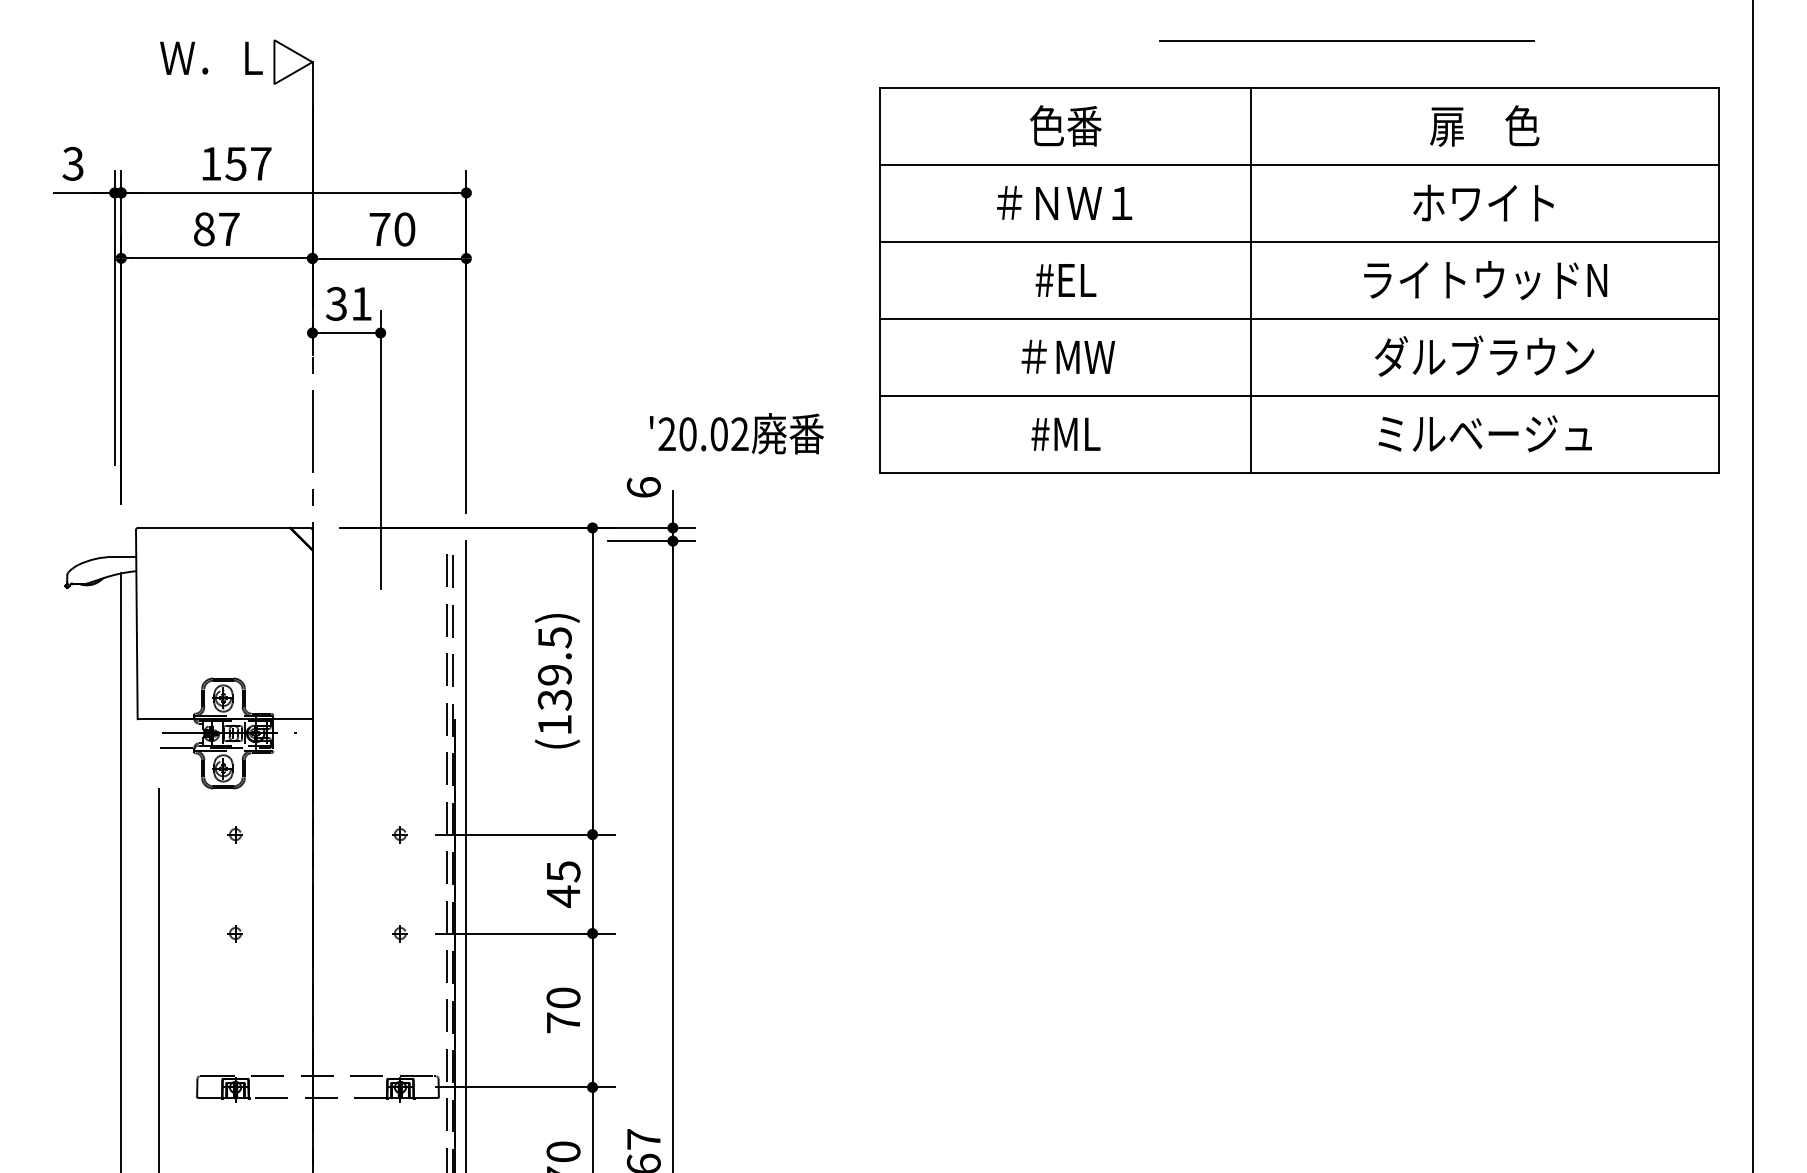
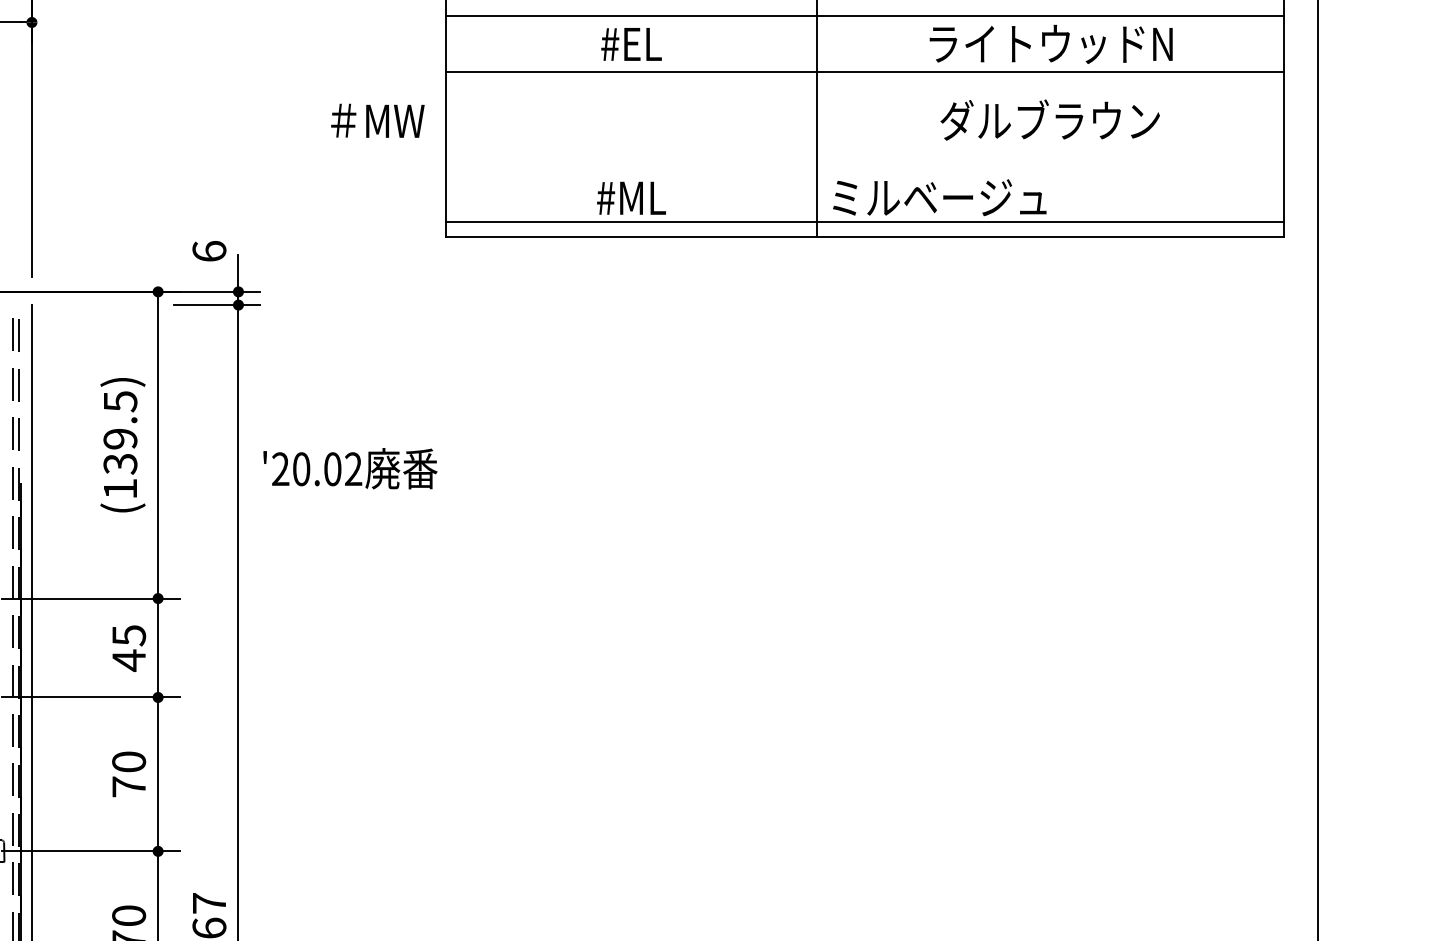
line: (1299, 241) -> (865, 71), moved
line: (1299, 318) -> (865, 15), moved
text: (1068, 356) -> (378, 120), moved
line: (1299, 395) -> (865, 221), moved
text: (736, 433) -> (350, 468), moved
text: (1484, 433) -> (939, 197), moved

